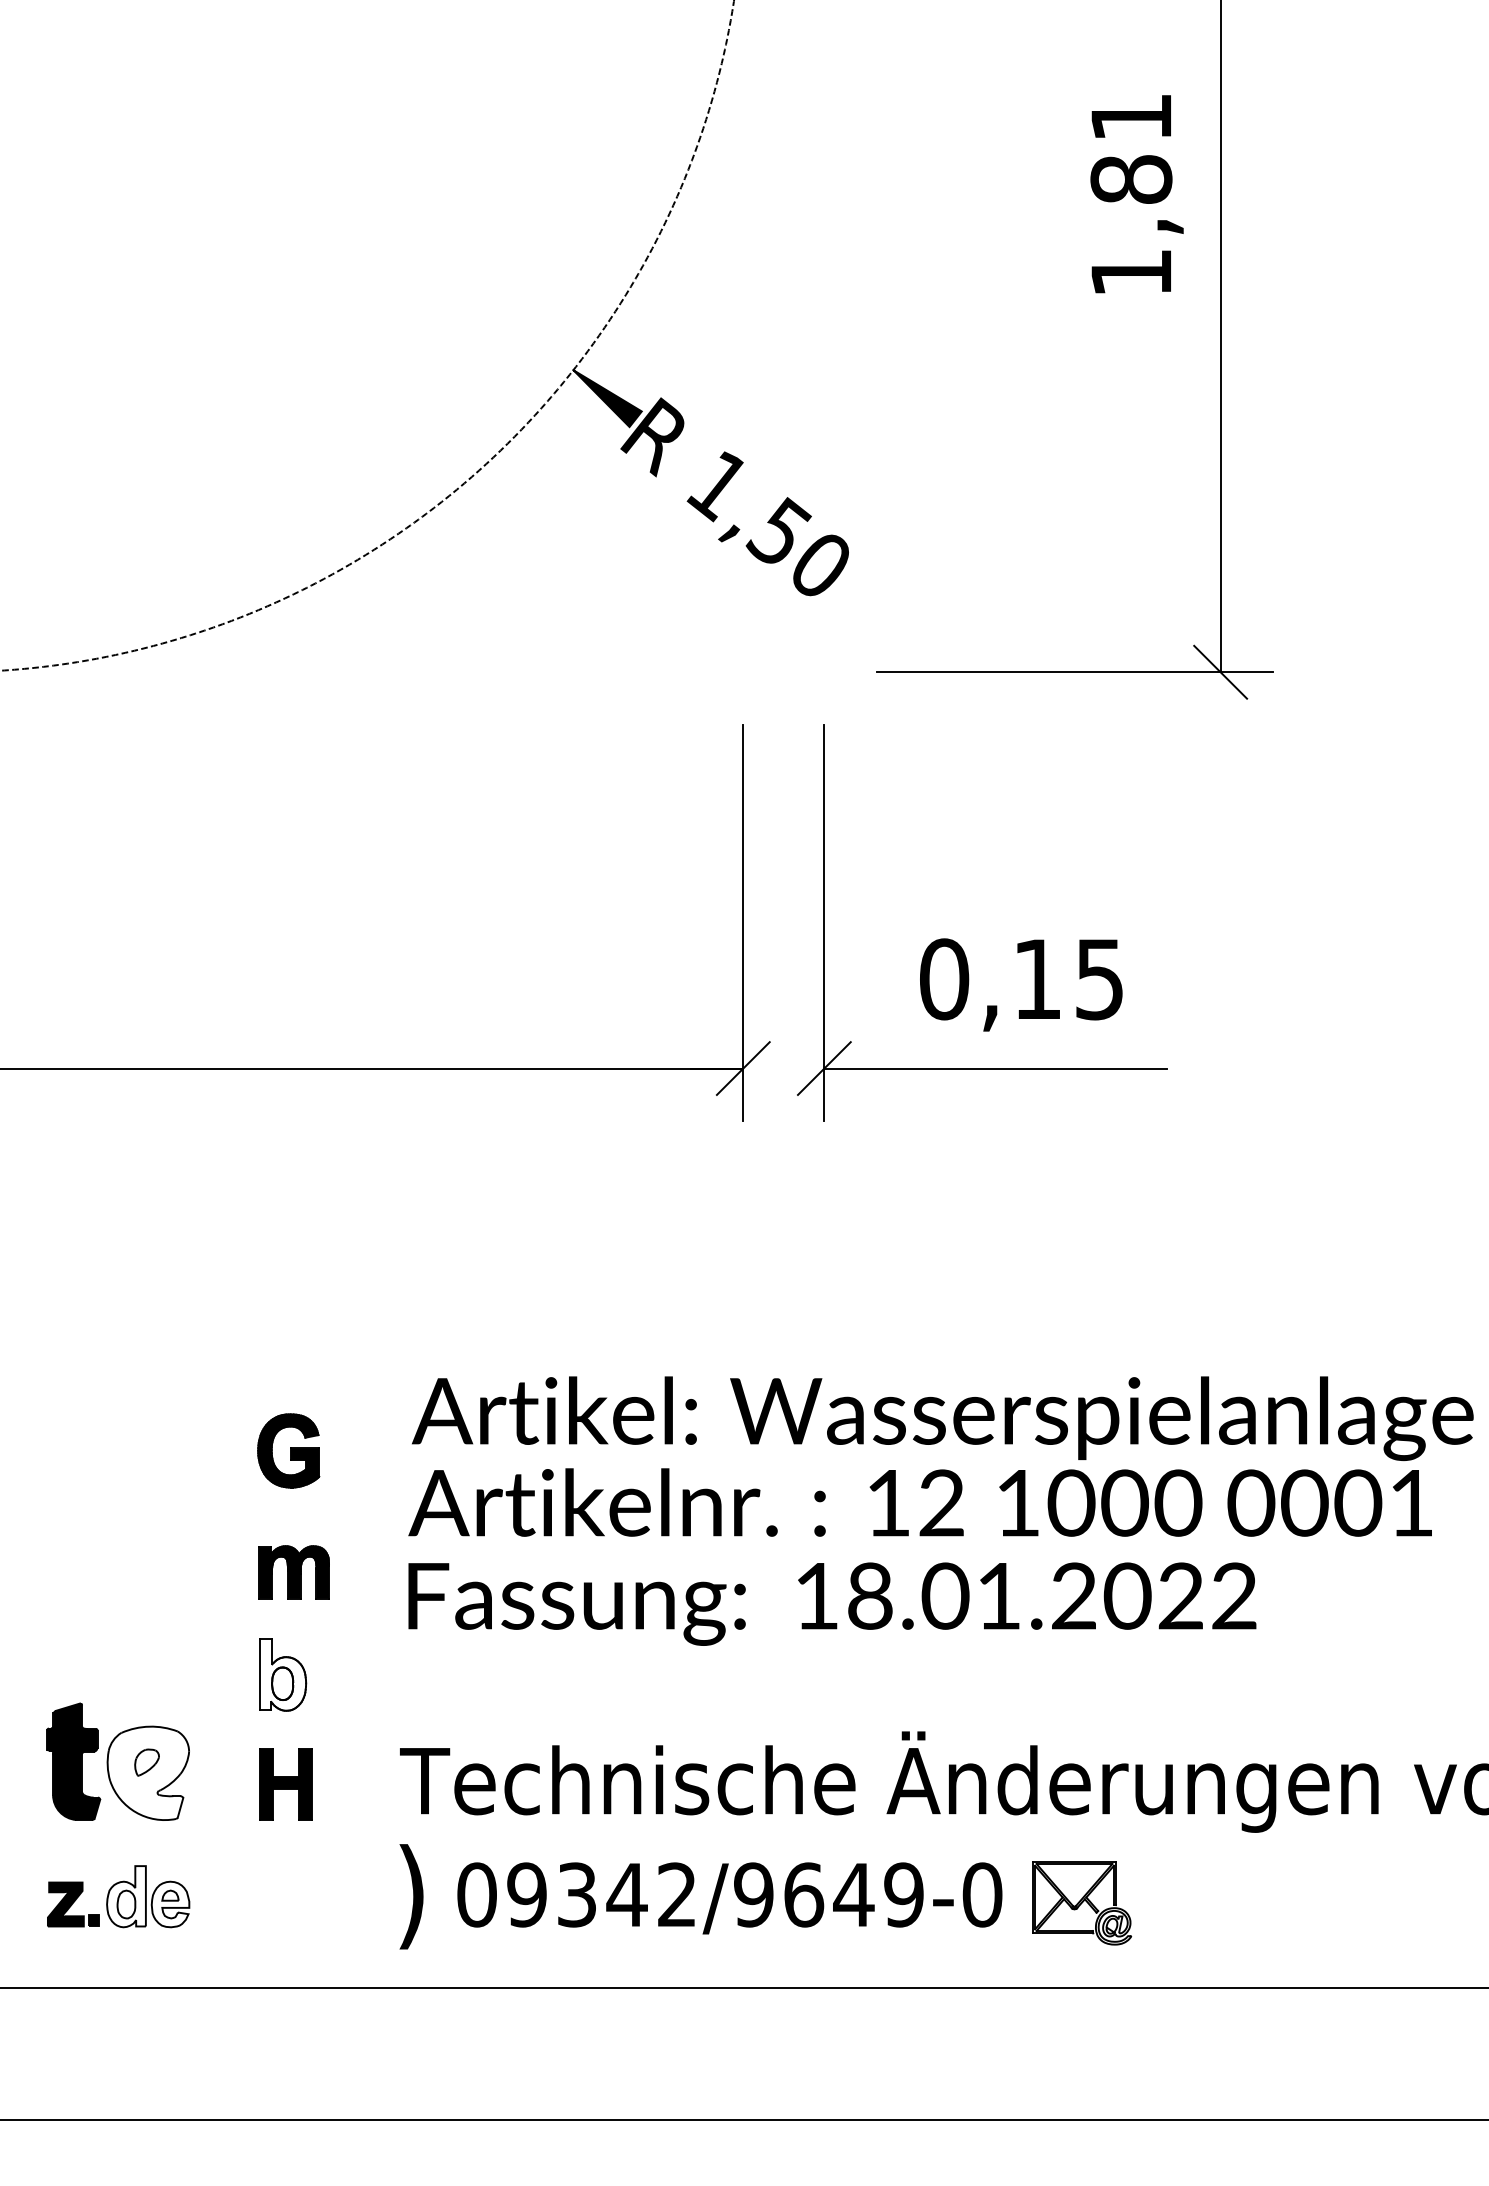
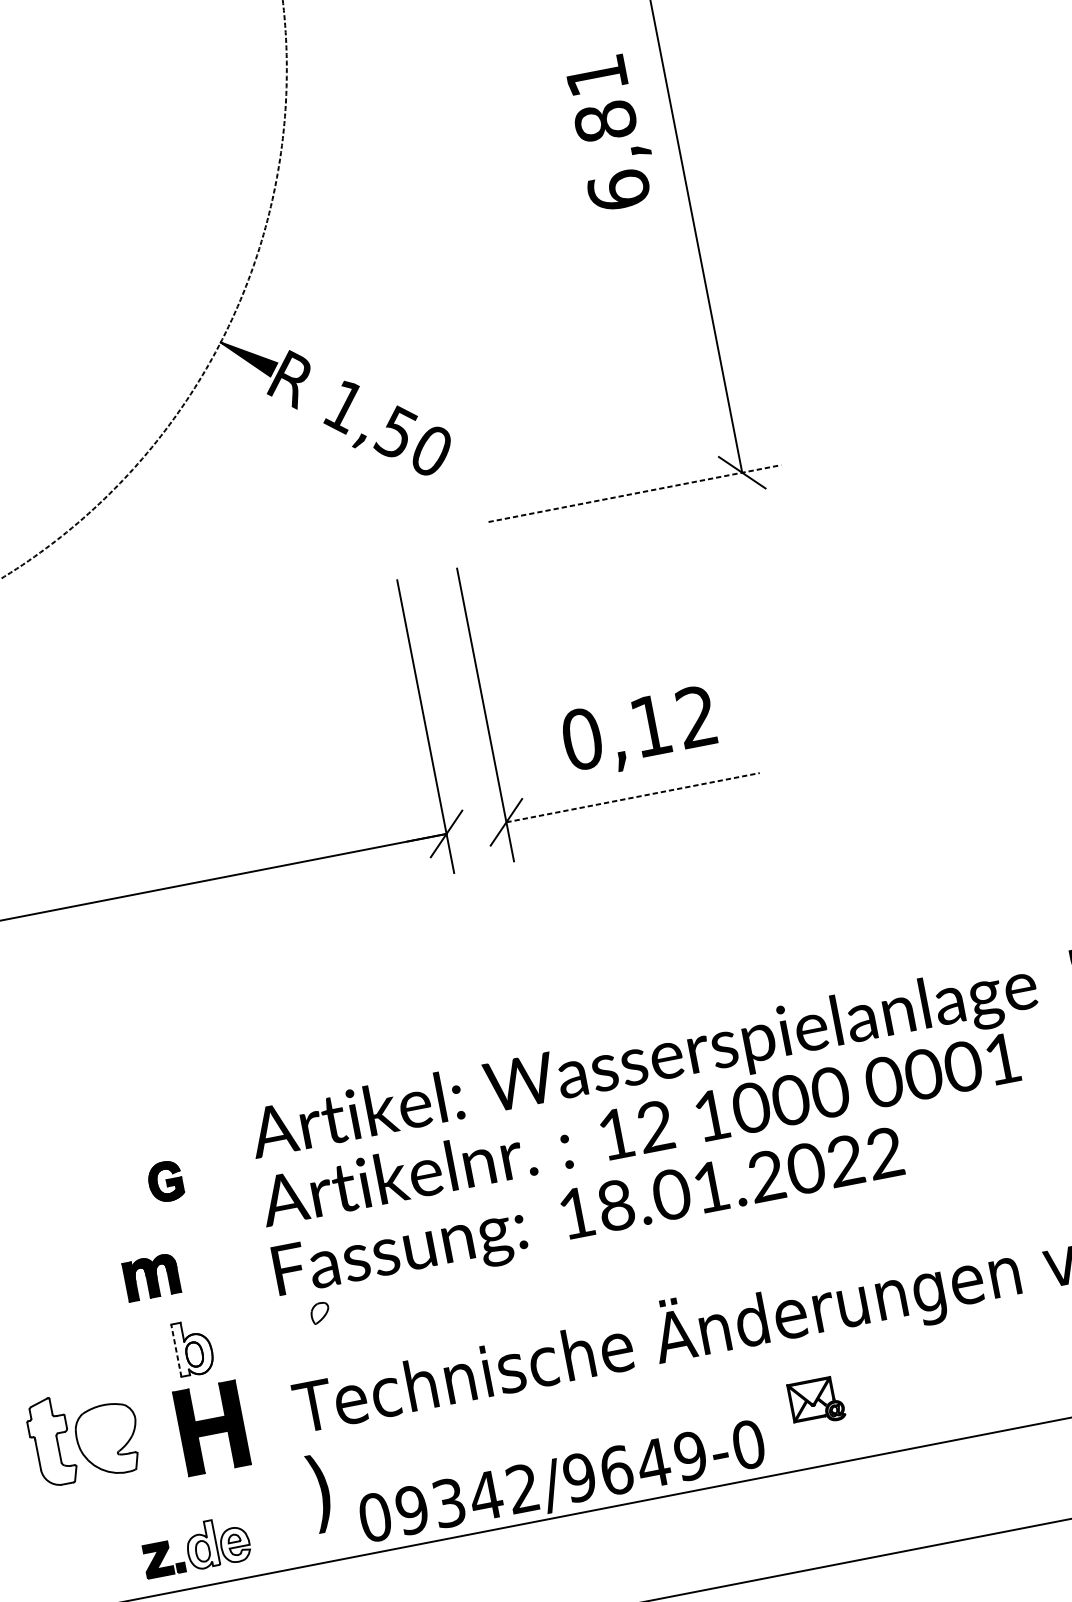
text: (1131, 271) -> (618, 189), 1,81 -> 6,81
line: (1075, 672) -> (635, 493), solid -> dashed
text: (1099, 979) -> (696, 717), 0,15 -> 0,12
line: (996, 1068) -> (633, 797), solid -> dashed
part: (288, 1450) -> (165, 1181), size x0.7
part: (293, 1572) -> (151, 1277), moved
line: (259, 1673) -> (176, 1350), solid -> dashed
fill: (73, 1761) -> (51, 1442), removed
part: (146, 1762) -> (319, 1313), moved
part: (285, 1784) -> (211, 1428), size x1.6
part: (118, 1896) -> (195, 1546), moved
text: (729, 1898) -> (562, 1483), moved
part: (1082, 1903) -> (816, 1402), size x0.7

